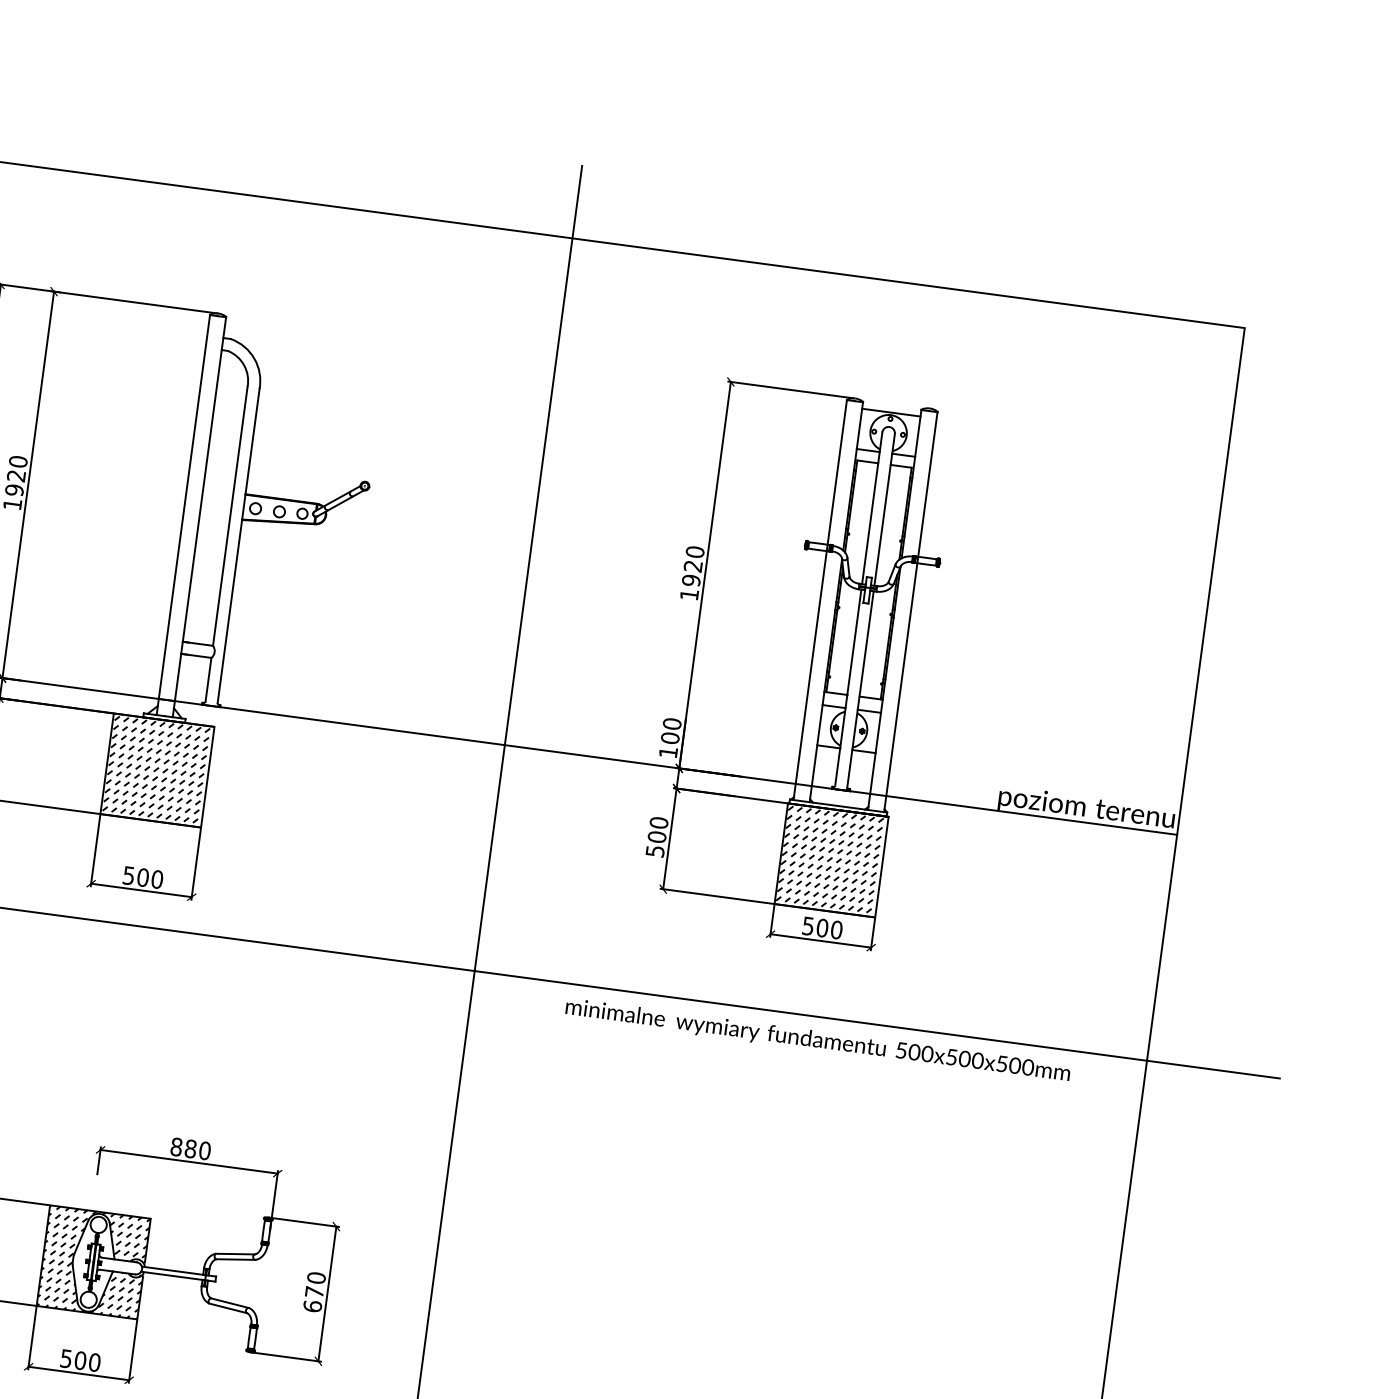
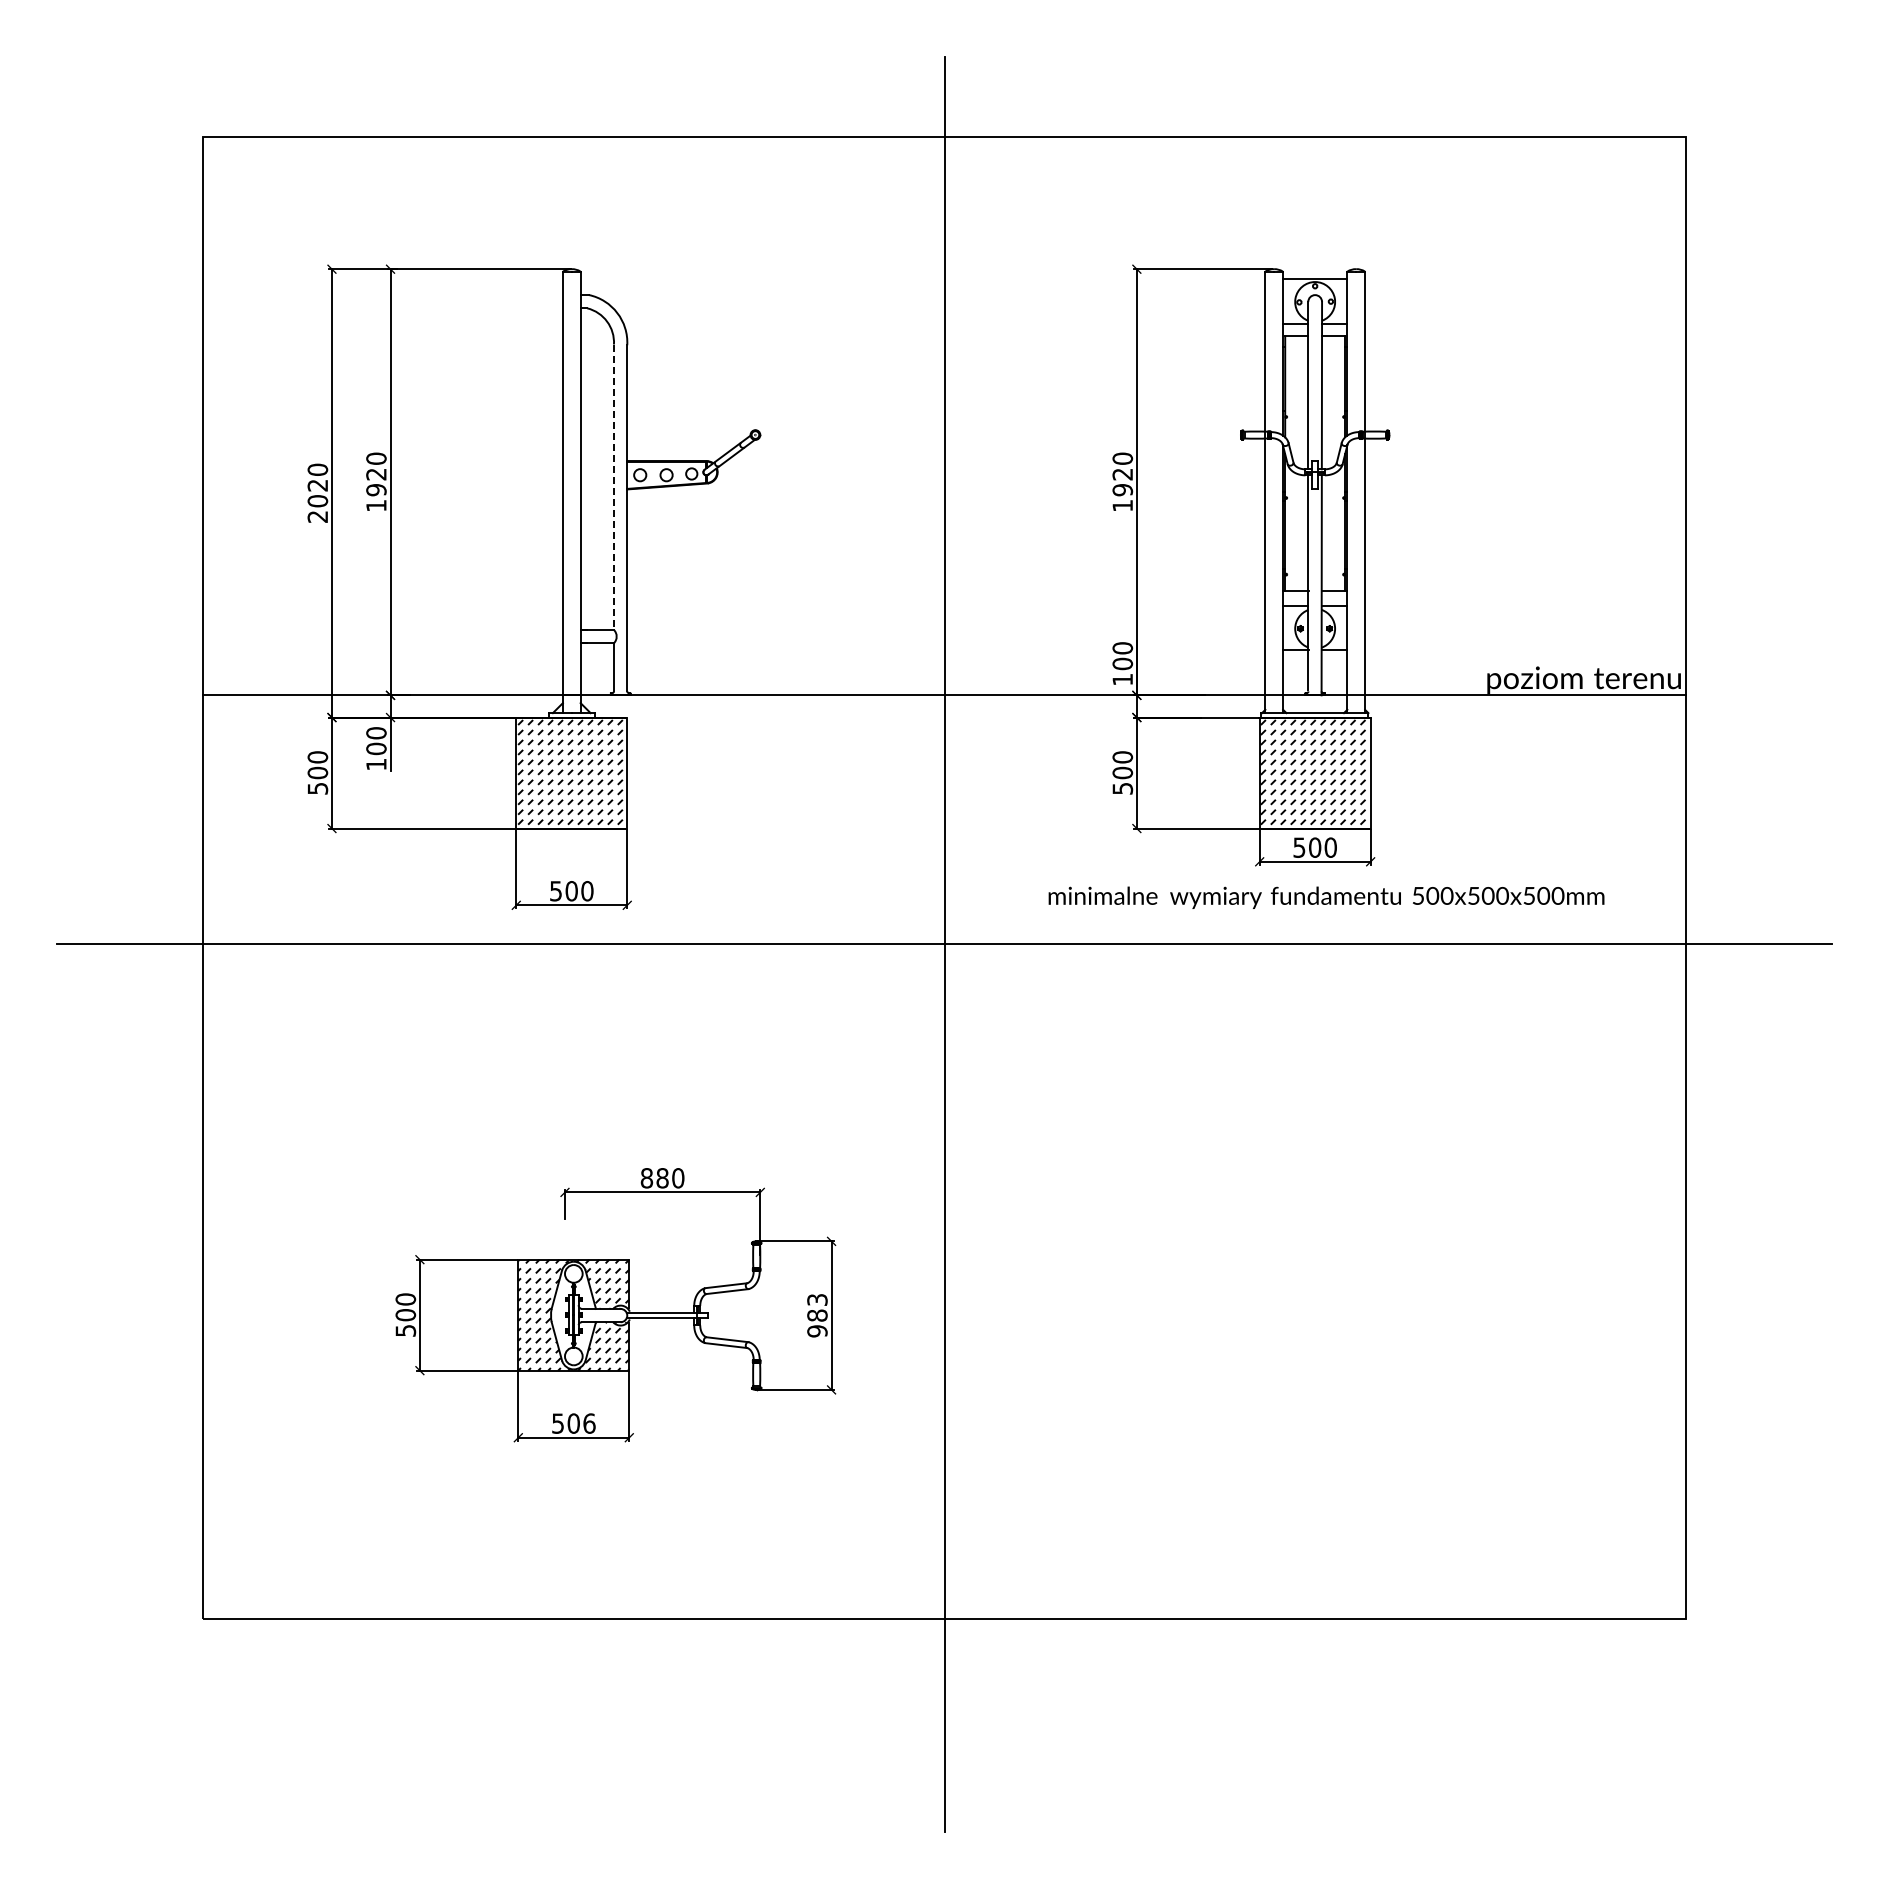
line: (229, 516) -> (613, 487), solid -> dashed
text: (818, 1040) -> (1326, 897), moved
text: (314, 1292) -> (817, 1315), 670 -> 983
text: (94, 1362) -> (589, 1423), 500 -> 506

